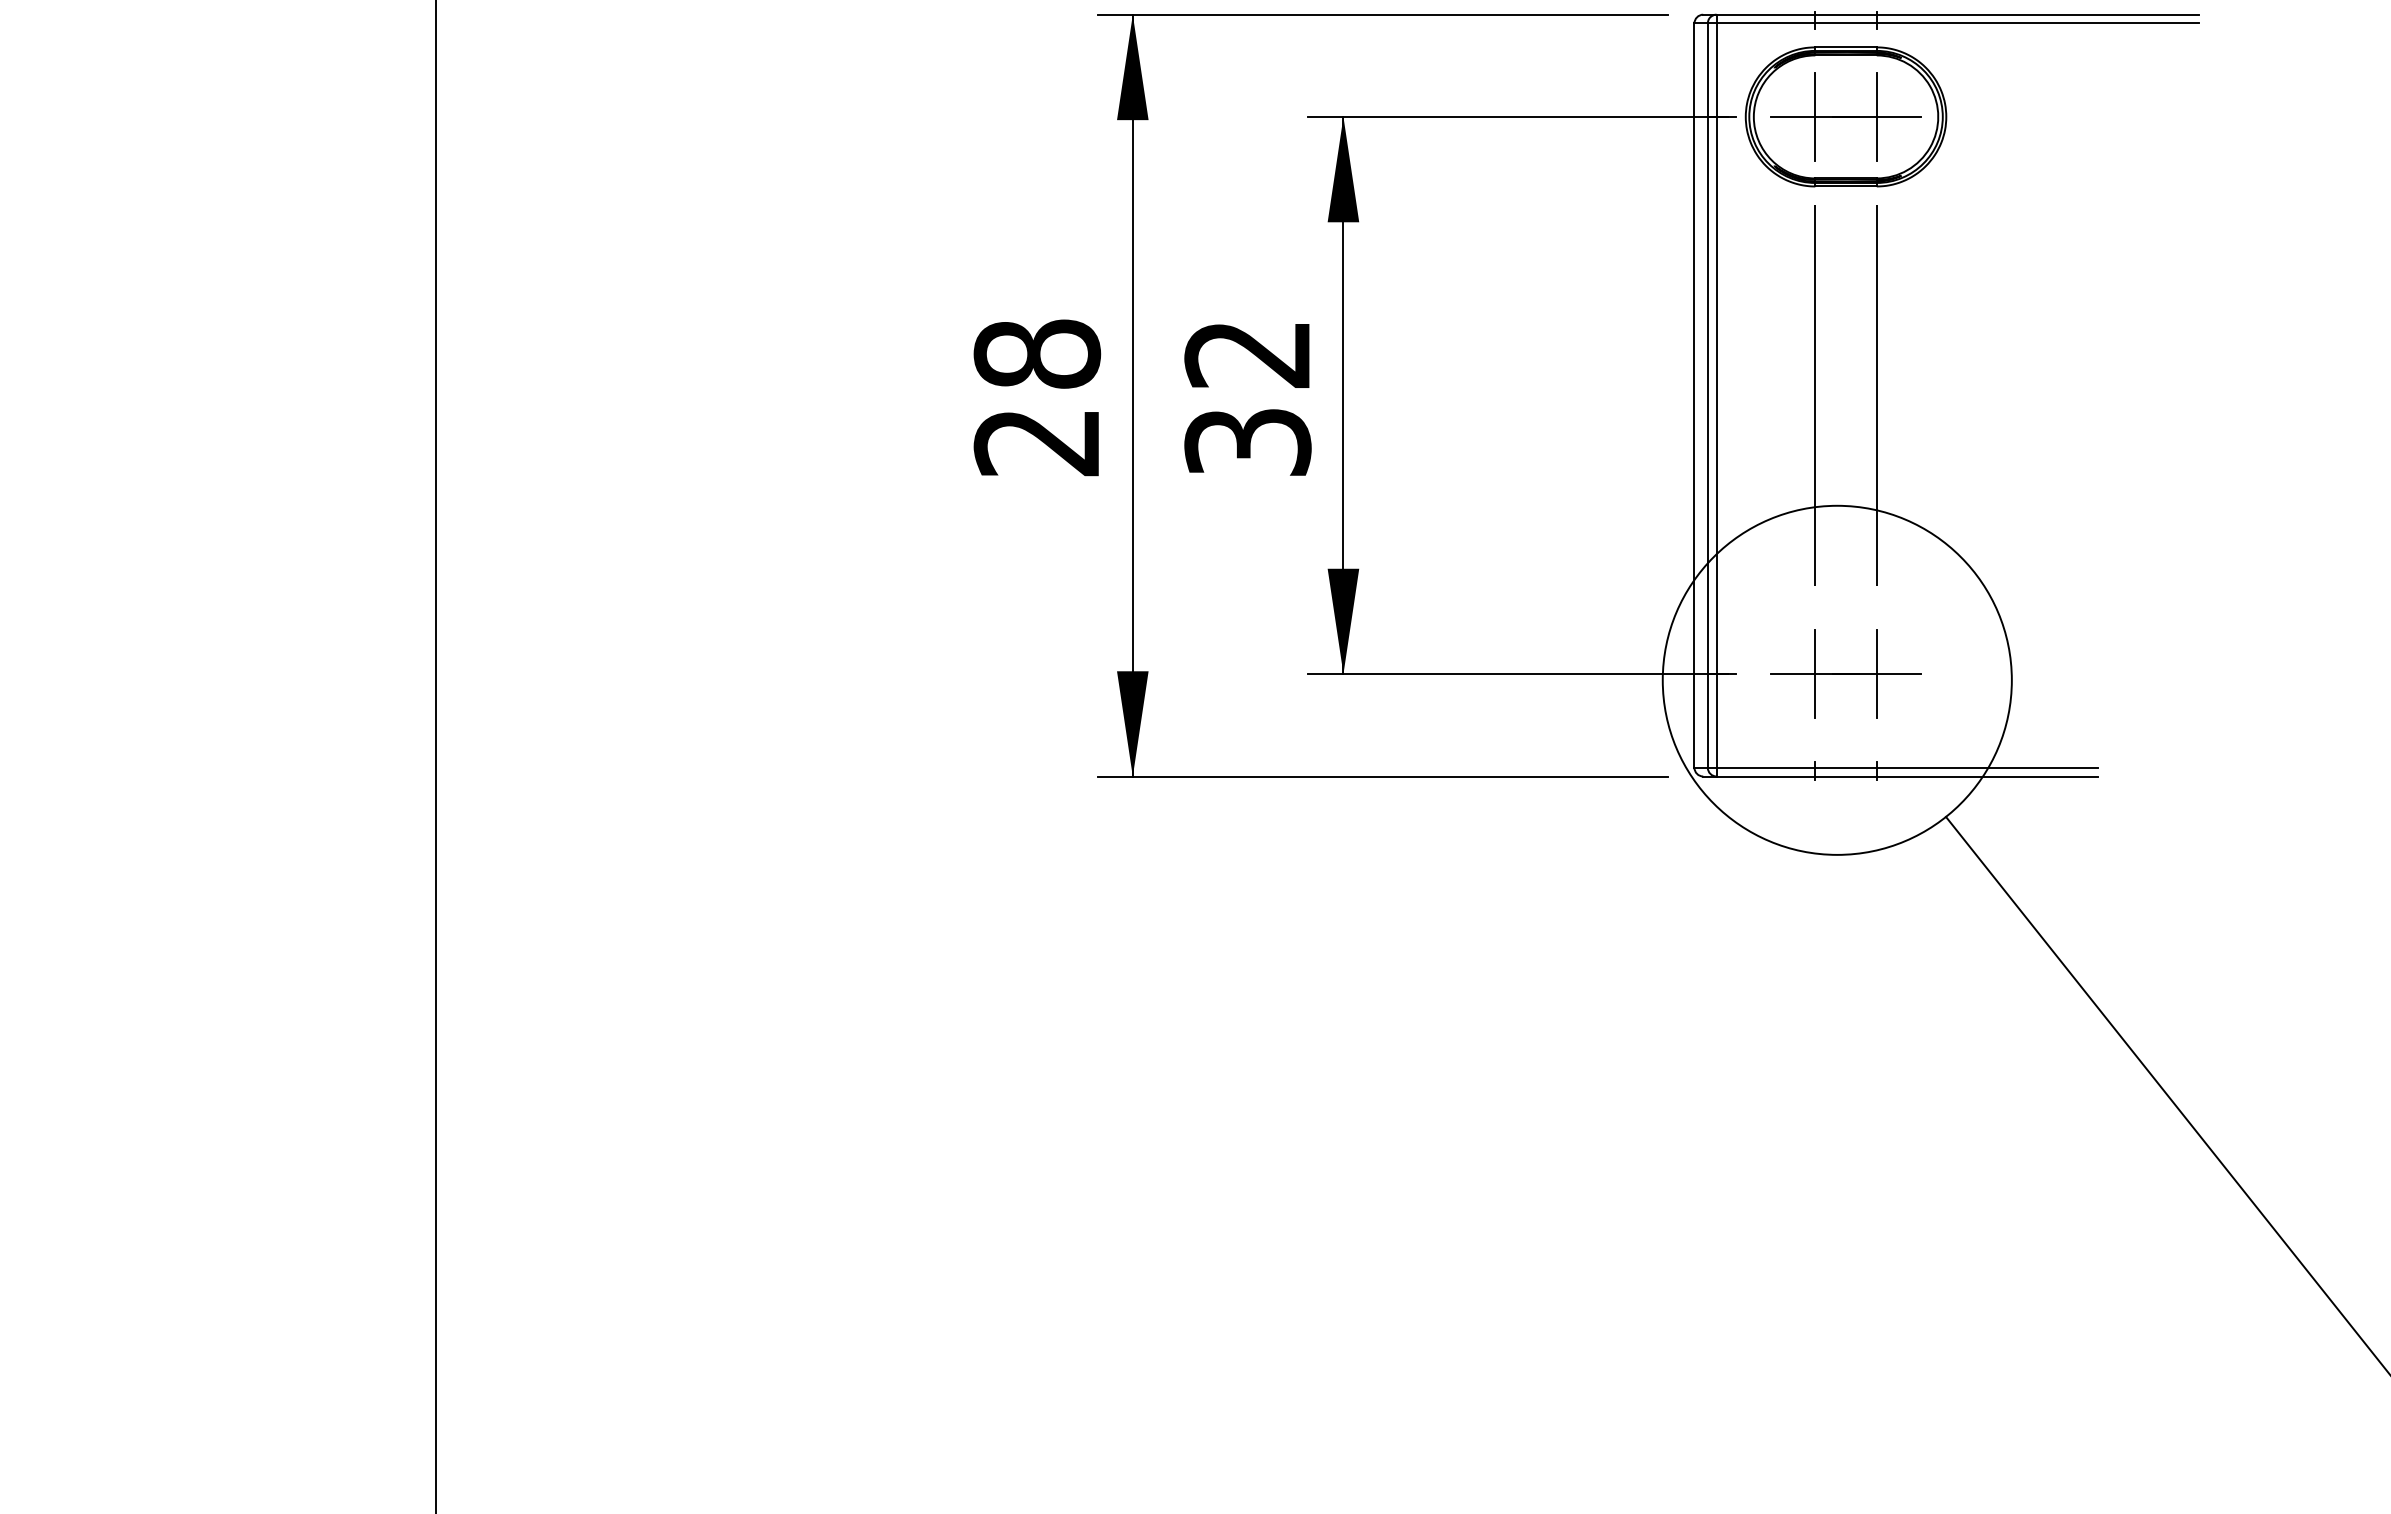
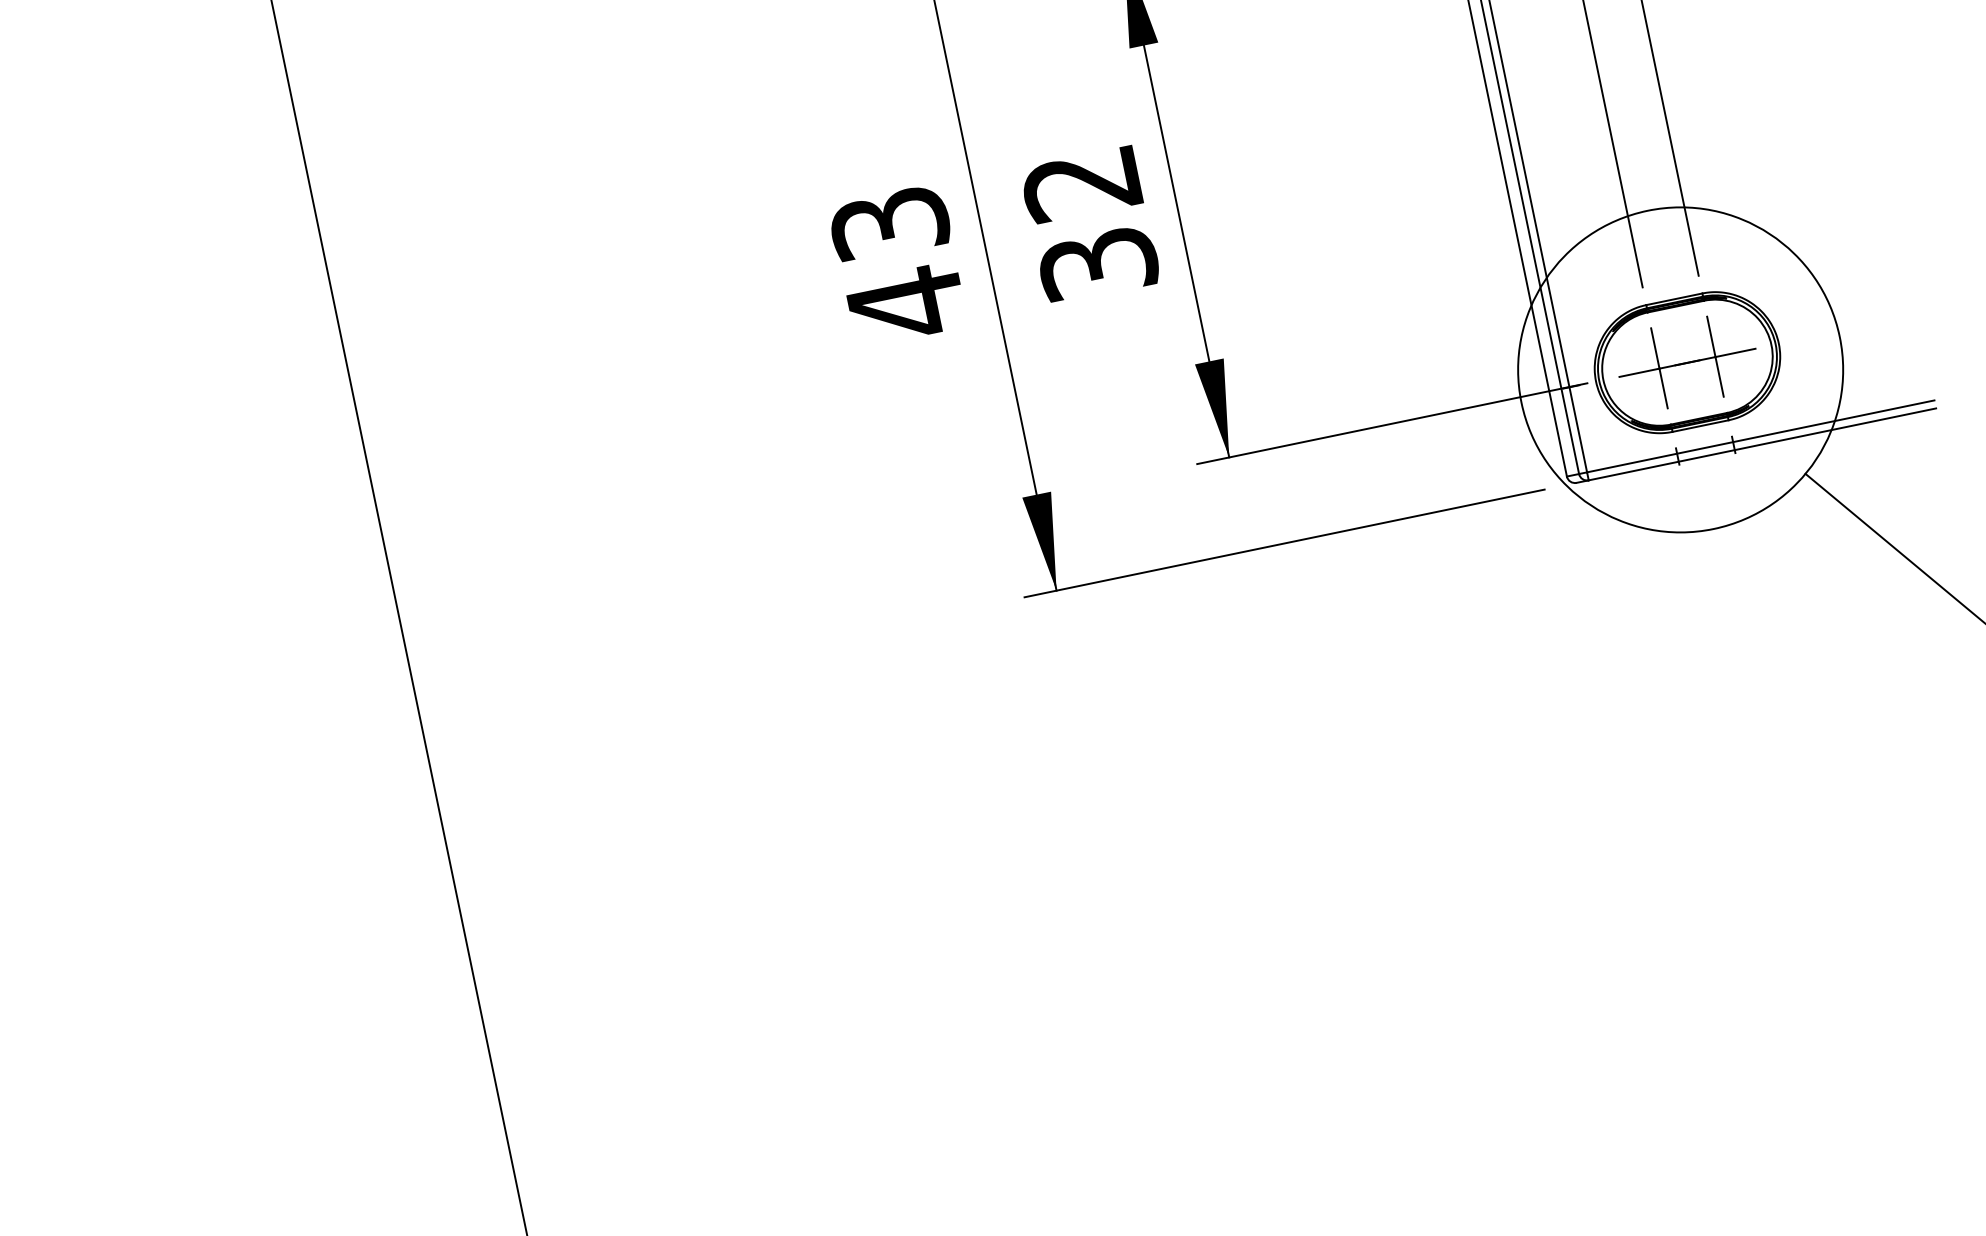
text: (1037, 399) -> (898, 264), 28 -> 43
part: (1845, 673) -> (1686, 362), added

